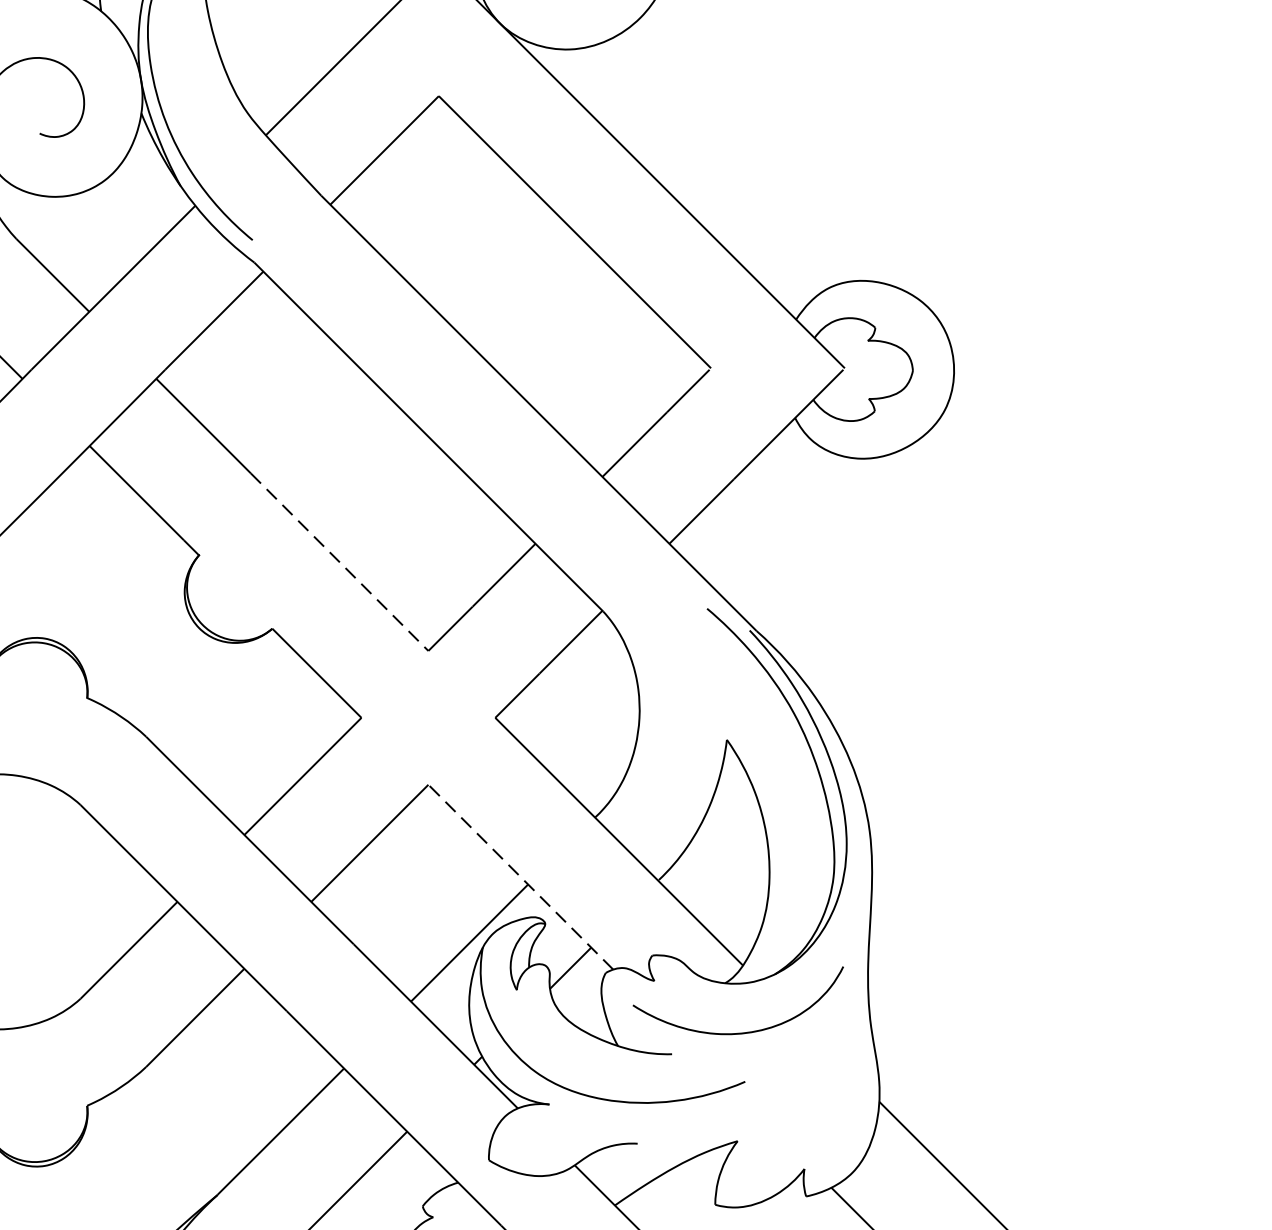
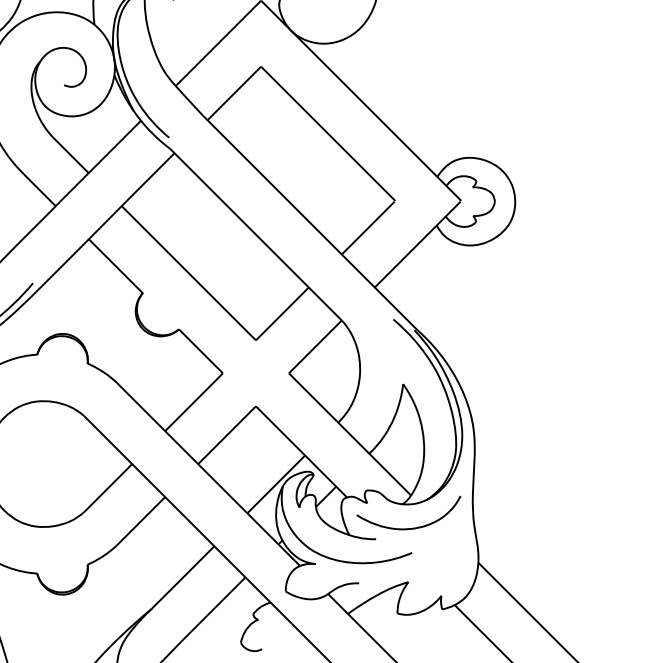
line: (340, 562) -> (212, 296), dashed -> solid
line: (520, 876) -> (301, 451), dashed -> solid

